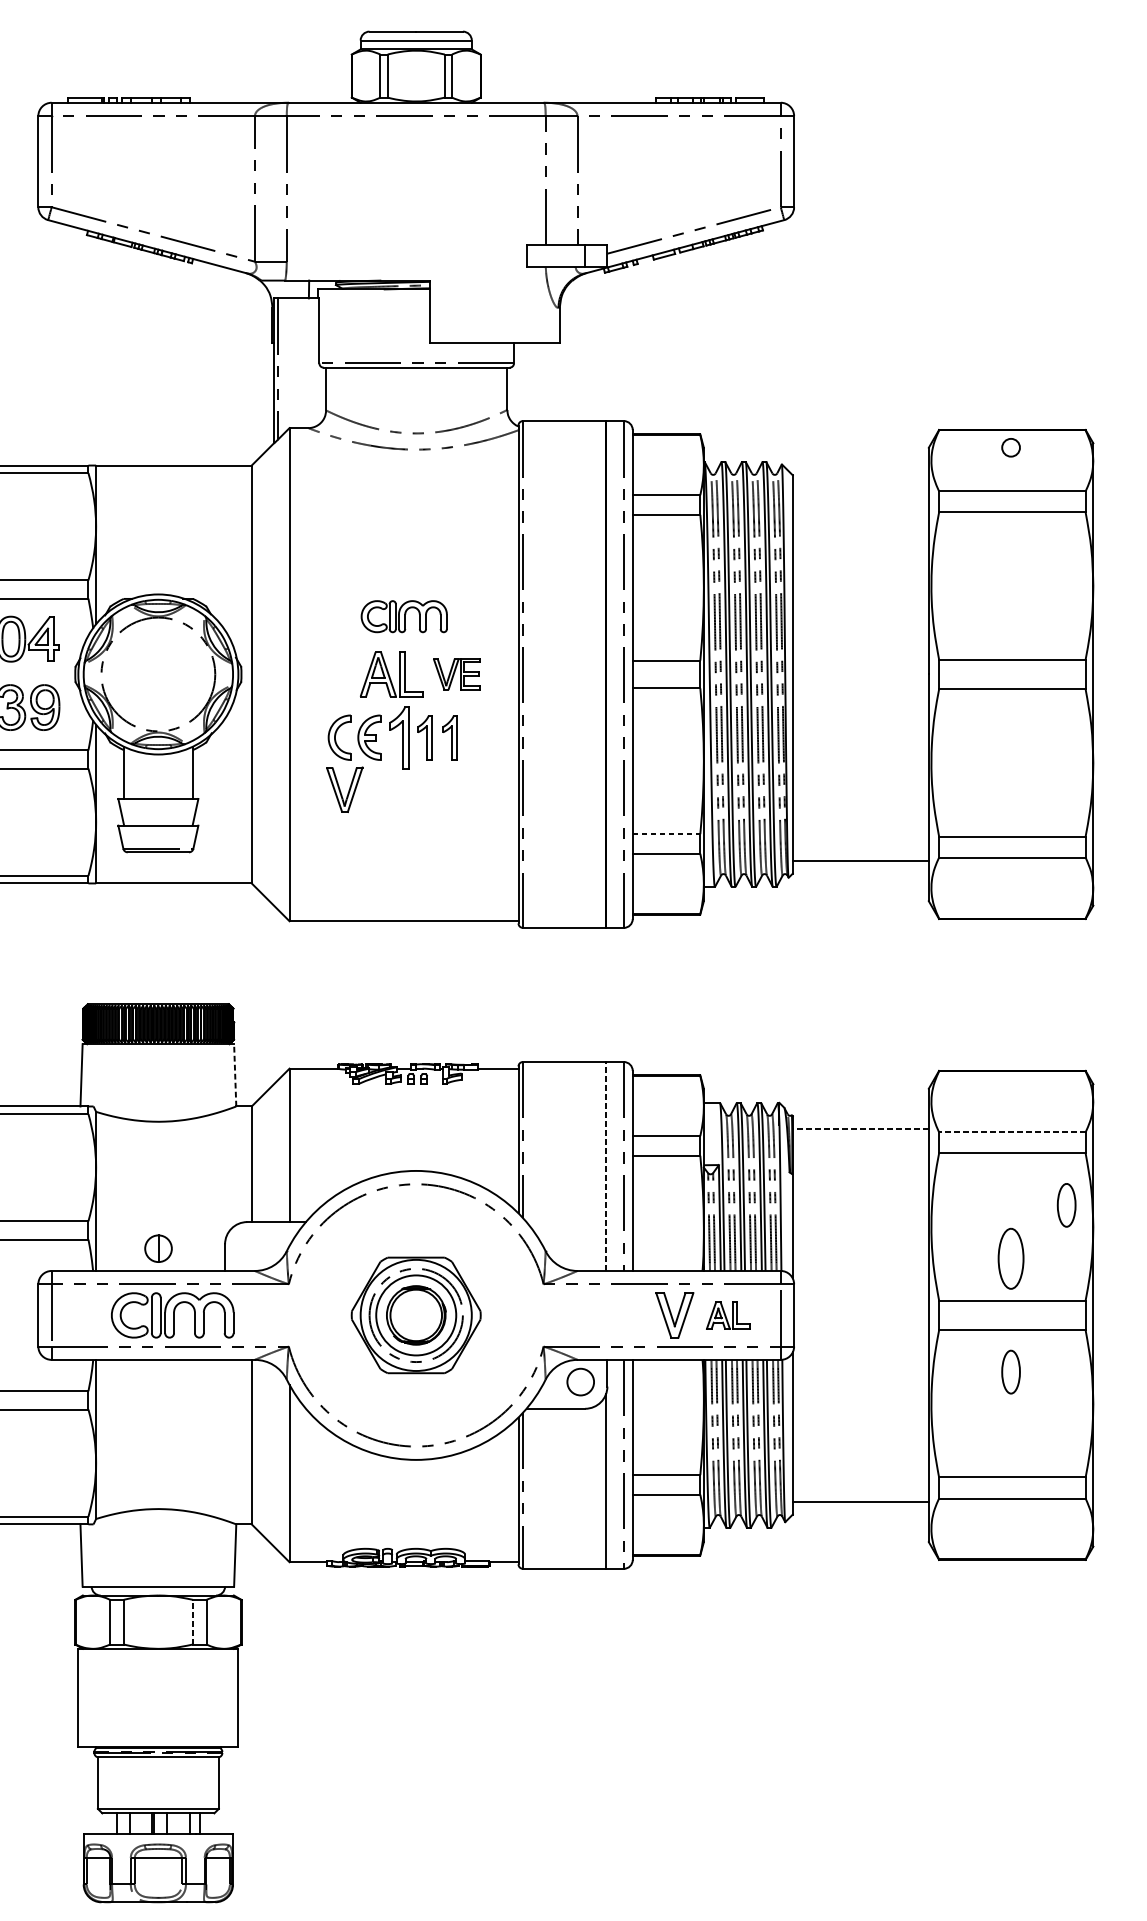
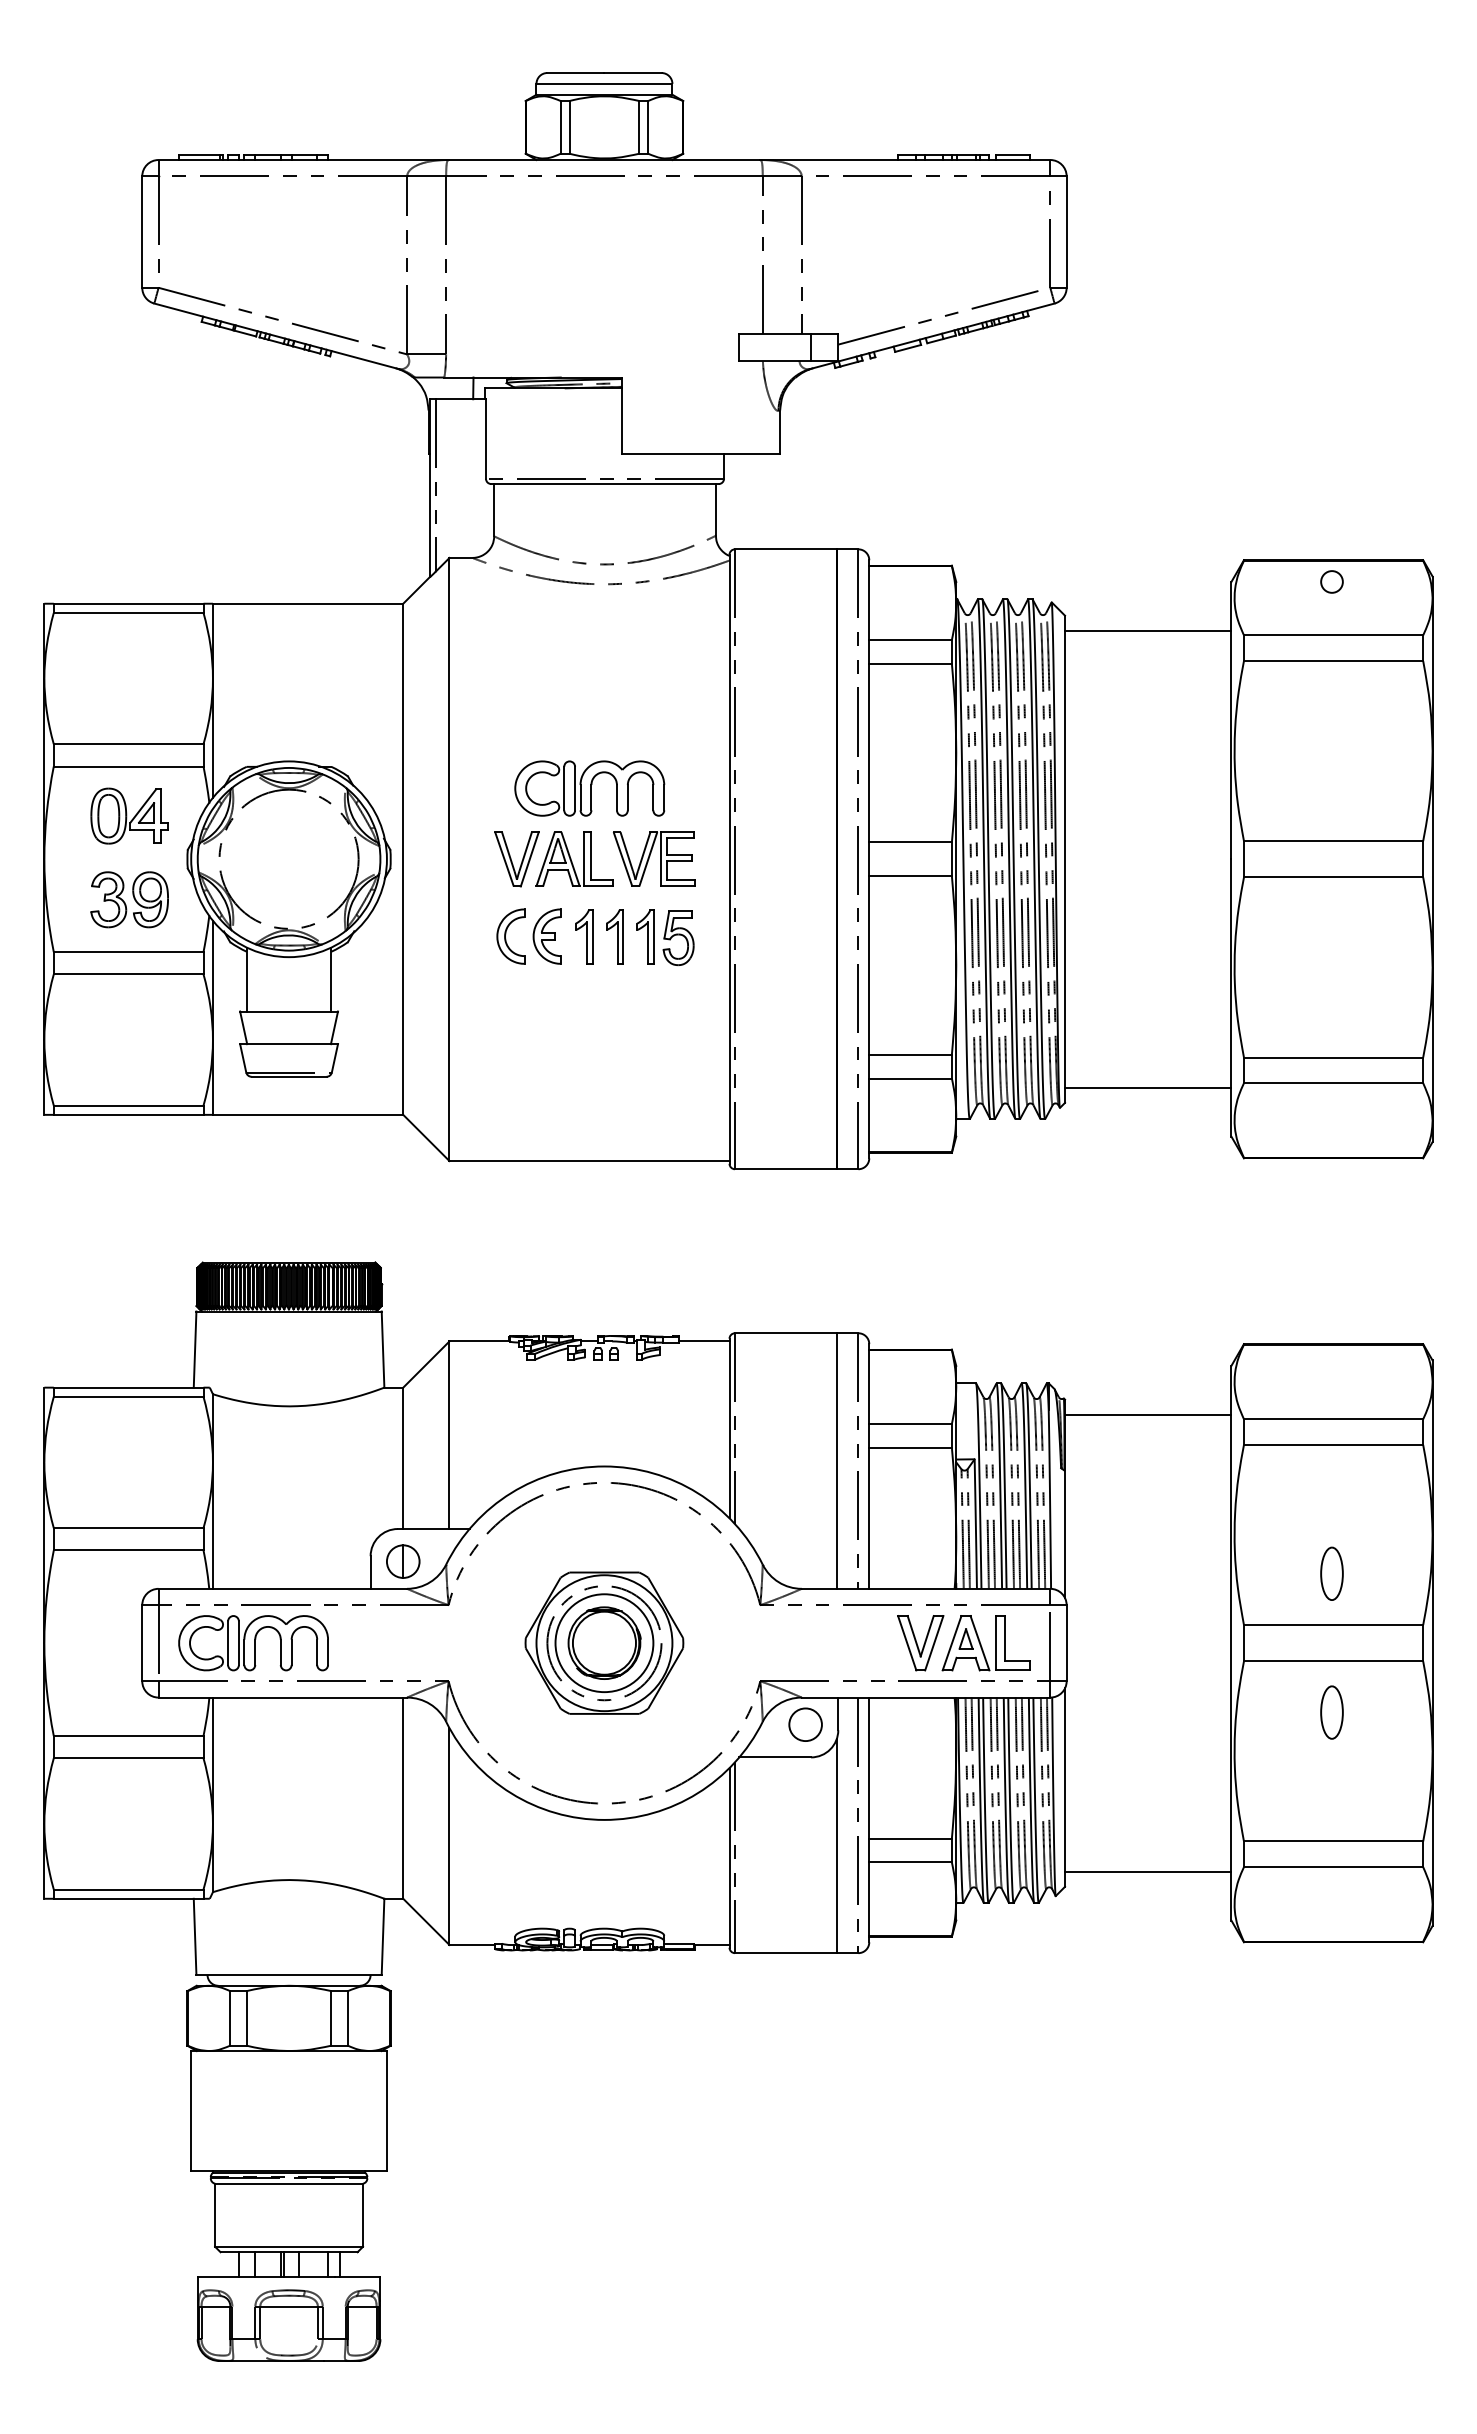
line: (861, 487) -> (1148, 630), added
part: (404, 616) -> (589, 788), size x1.43
part: (457, 673) -> (654, 858), size x1.43
part: (399, 737) -> (584, 936), size x0.71
part: (476, 738) -> (678, 937), added
part: (344, 789) -> (516, 859), moved
line: (667, 834) -> (911, 1054), dashed -> solid
line: (235, 1075) -> (383, 1349), dashed -> solid
line: (860, 1128) -> (1147, 1414), dashed -> solid
line: (1012, 1132) -> (1333, 1419), dashed -> solid
line: (605, 1166) -> (836, 1461), dashed -> solid
part: (1066, 1205) -> (1399, 1508), removed
part: (158, 1248) -> (403, 1561), moved
part: (1010, 1258) -> (1331, 1573), size x0.71
part: (172, 1315) -> (253, 1643), moved
part: (727, 1315) -> (985, 1643), size x1.67
line: (193, 1621) -> (331, 2017), dashed -> solid

